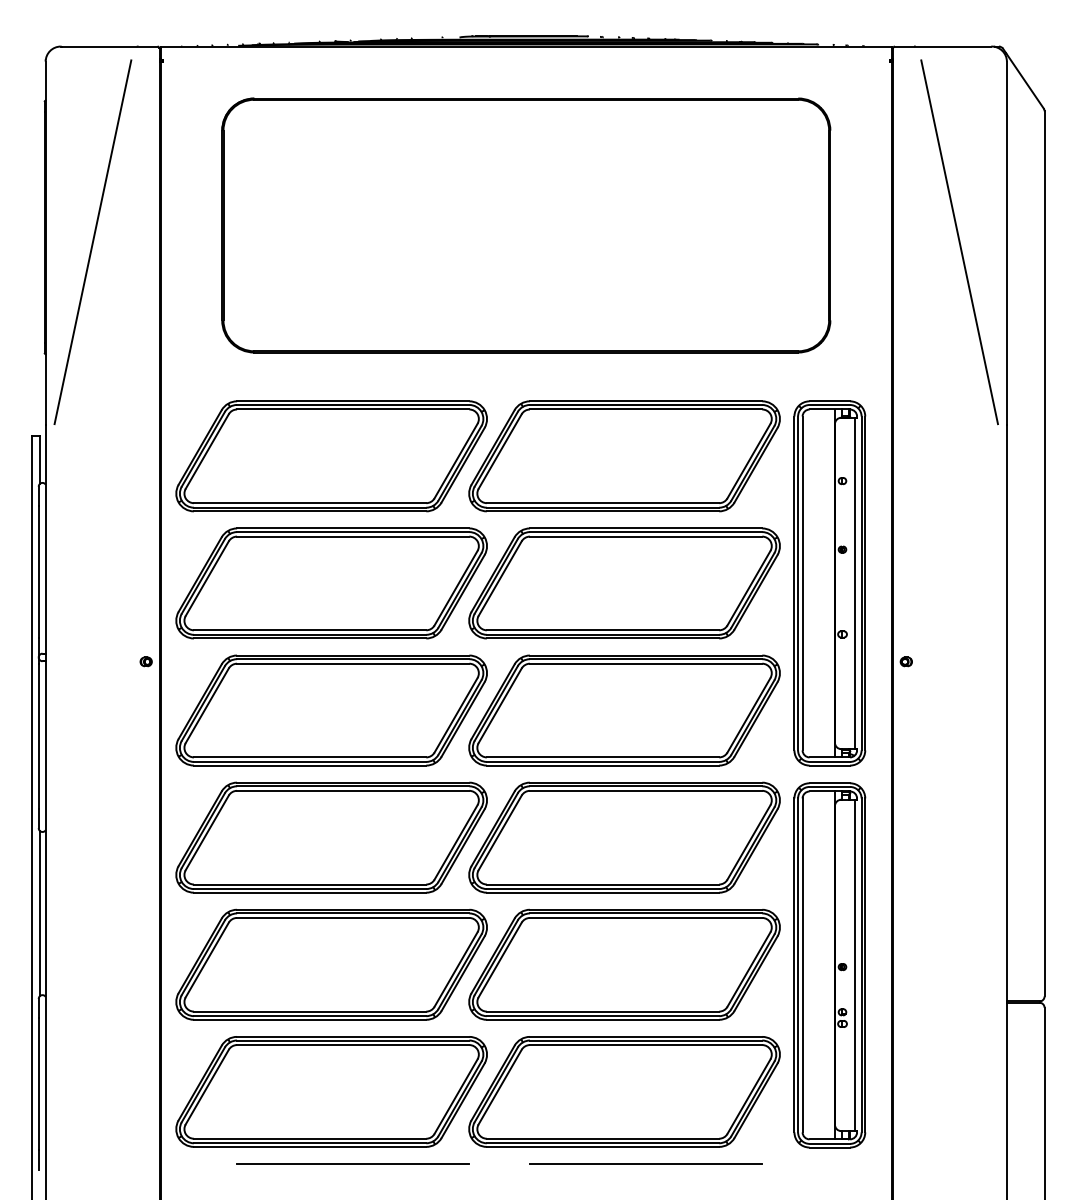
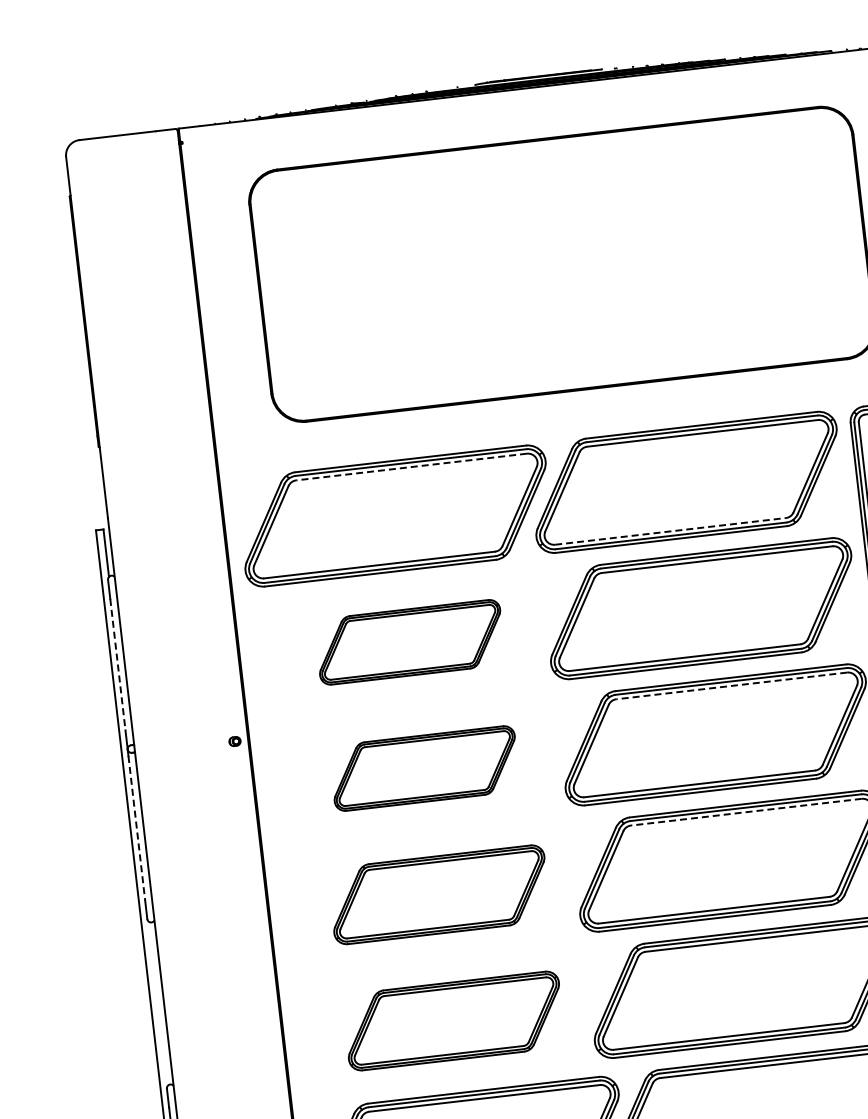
line: (92, 242) -> (133, 331), removed
line: (352, 409) -> (410, 467), solid -> dashed
line: (603, 503) -> (671, 531), solid -> dashed
line: (38, 572) -> (117, 665), solid -> dashed
part: (331, 583) -> (410, 642), size x0.6
line: (645, 663) -> (731, 685), solid -> dashed
part: (331, 710) -> (424, 768), size x0.6
line: (38, 736) -> (136, 828), solid -> dashed
line: (645, 790) -> (745, 811), solid -> dashed
part: (331, 837) -> (439, 894), size x0.7
line: (39, 913) -> (157, 1003), removed
part: (331, 964) -> (453, 1020), size x0.7

